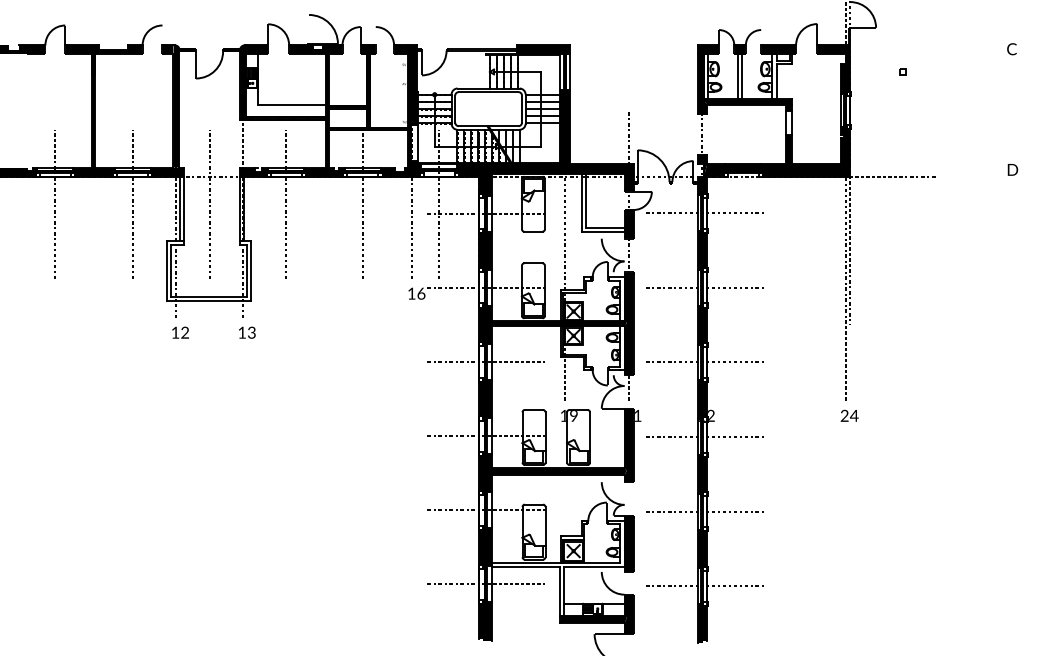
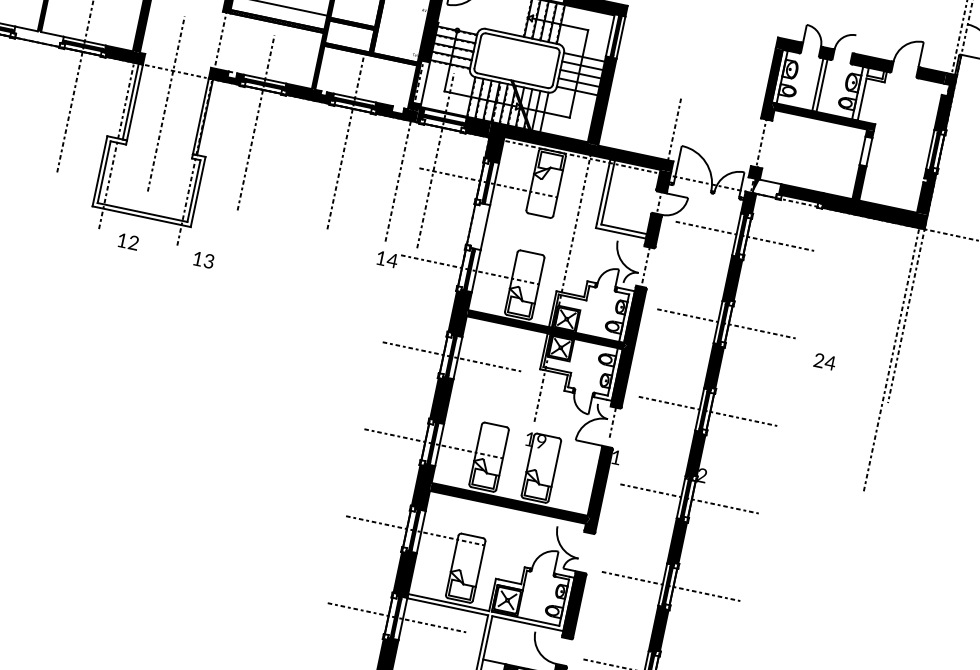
fill: (714, 170) -> (766, 188), removed
fill: (93, 171) -> (38, 36), removed
fill: (485, 250) -> (478, 225), removed
text: (420, 293) -> (391, 260), 16 -> 14
text: (180, 332) -> (128, 241), moved
text: (247, 332) -> (204, 259), moved
text: (849, 415) -> (824, 361), moved

